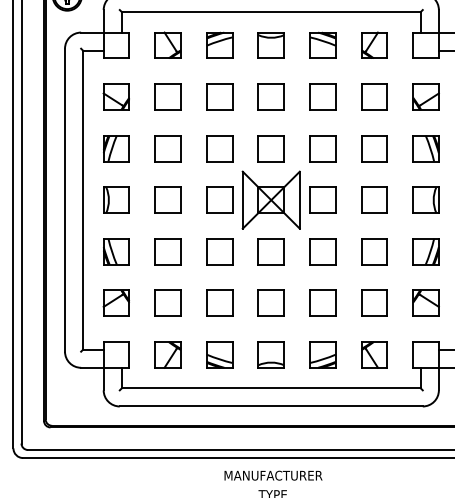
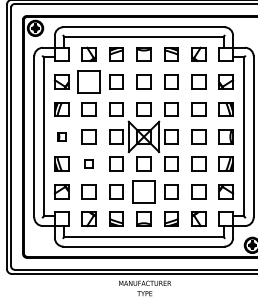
part: (166, 96) -> (88, 81), size x1.6
part: (116, 199) -> (61, 136), size x0.6
part: (166, 250) -> (88, 163), size x0.6
part: (270, 302) -> (143, 191), size x1.6

